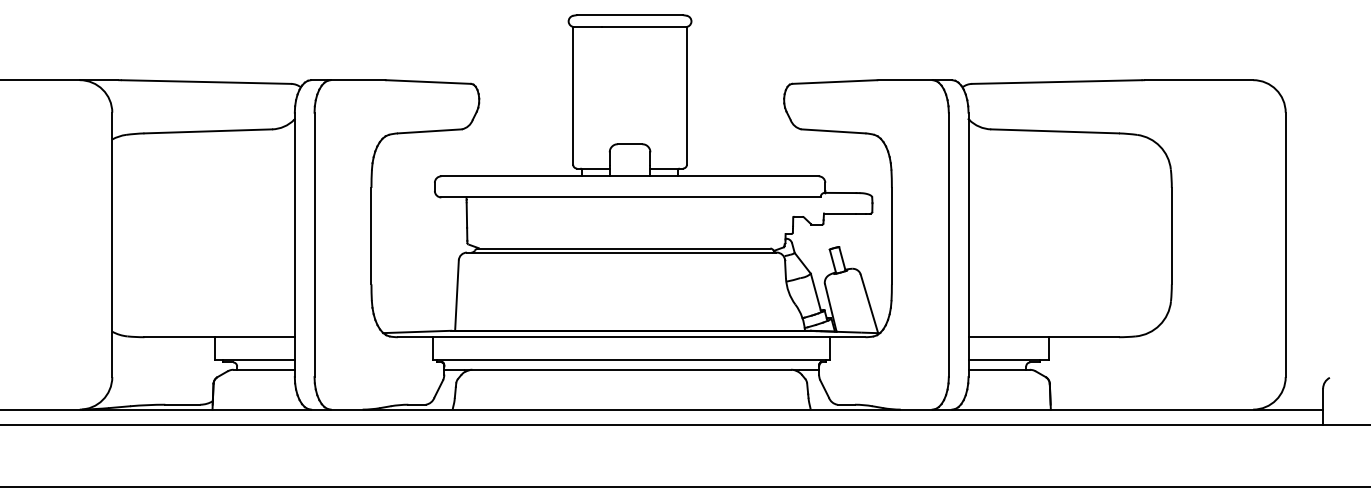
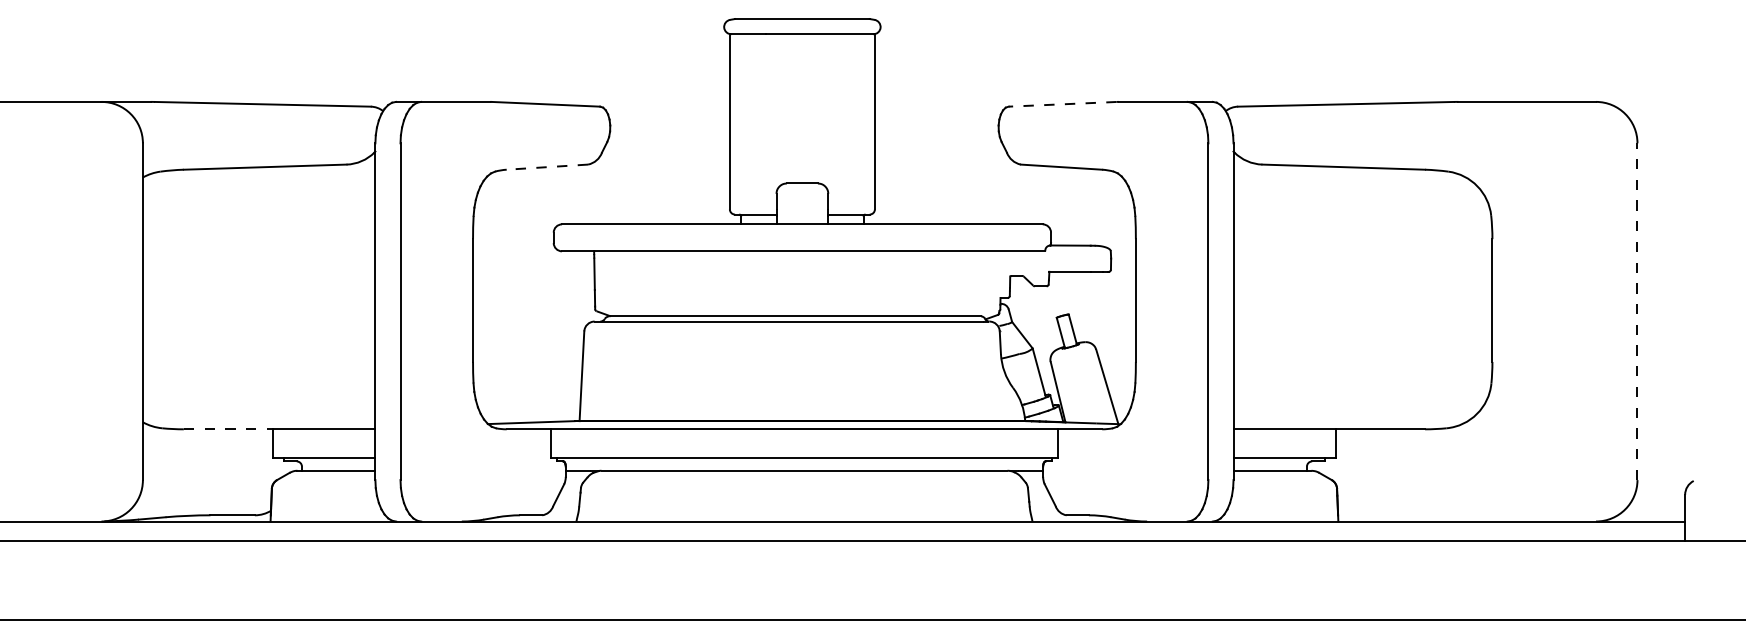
line: (833, 82) -> (1061, 104), solid -> dashed
line: (429, 131) -> (546, 167), solid -> dashed
line: (1285, 244) -> (1637, 311), solid -> dashed
line: (179, 337) -> (228, 429), solid -> dashed

